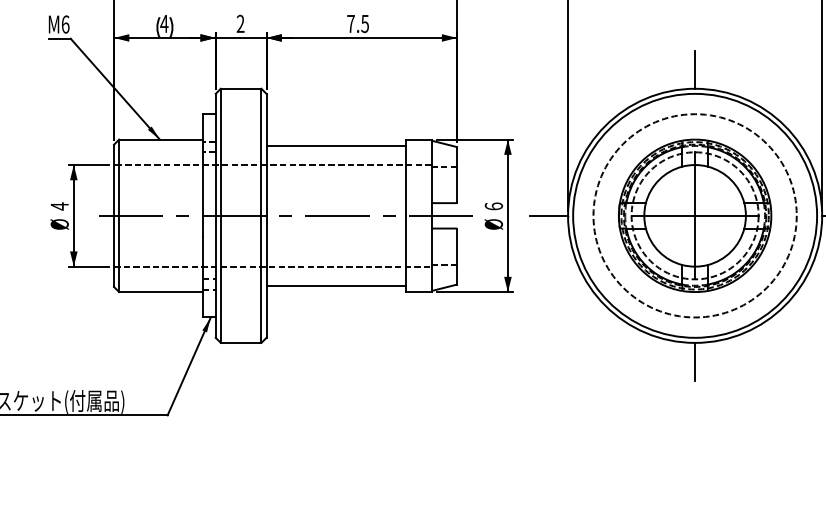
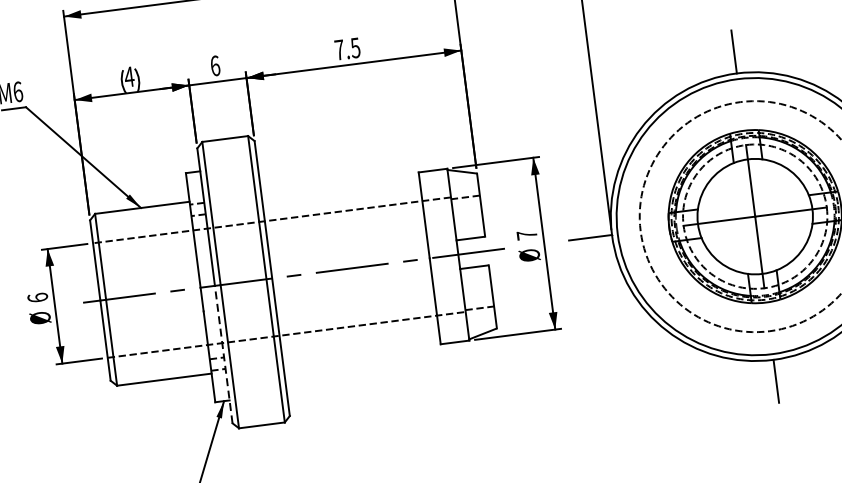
text: (240, 23) -> (215, 65), 2 -> 6
line: (336, 145) -> (340, 189), removed
text: (59, 206) -> (37, 297), 4 -> 6
text: (493, 206) -> (526, 235), 6 -> 7
line: (215, 276) -> (223, 354), solid -> dashed
line: (336, 285) -> (361, 346), removed

